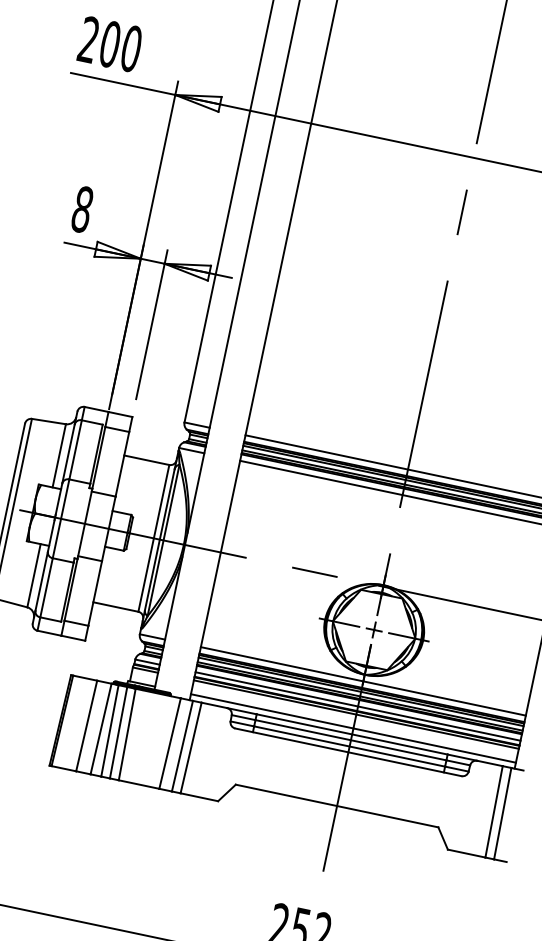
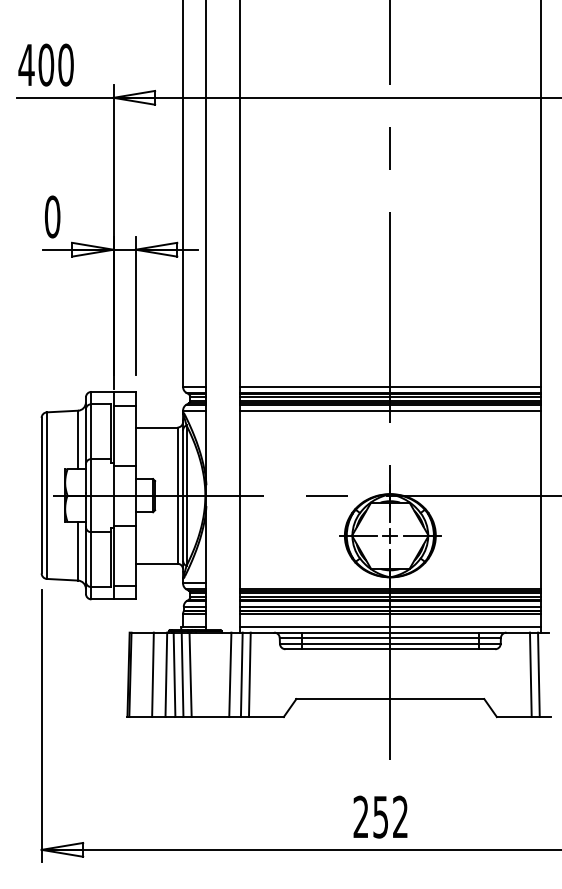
text: (88, 39) -> (26, 64), 200 -> 400
text: (82, 209) -> (52, 216), 8 -> 0
line: (363, 681) -> (390, 583), removed

